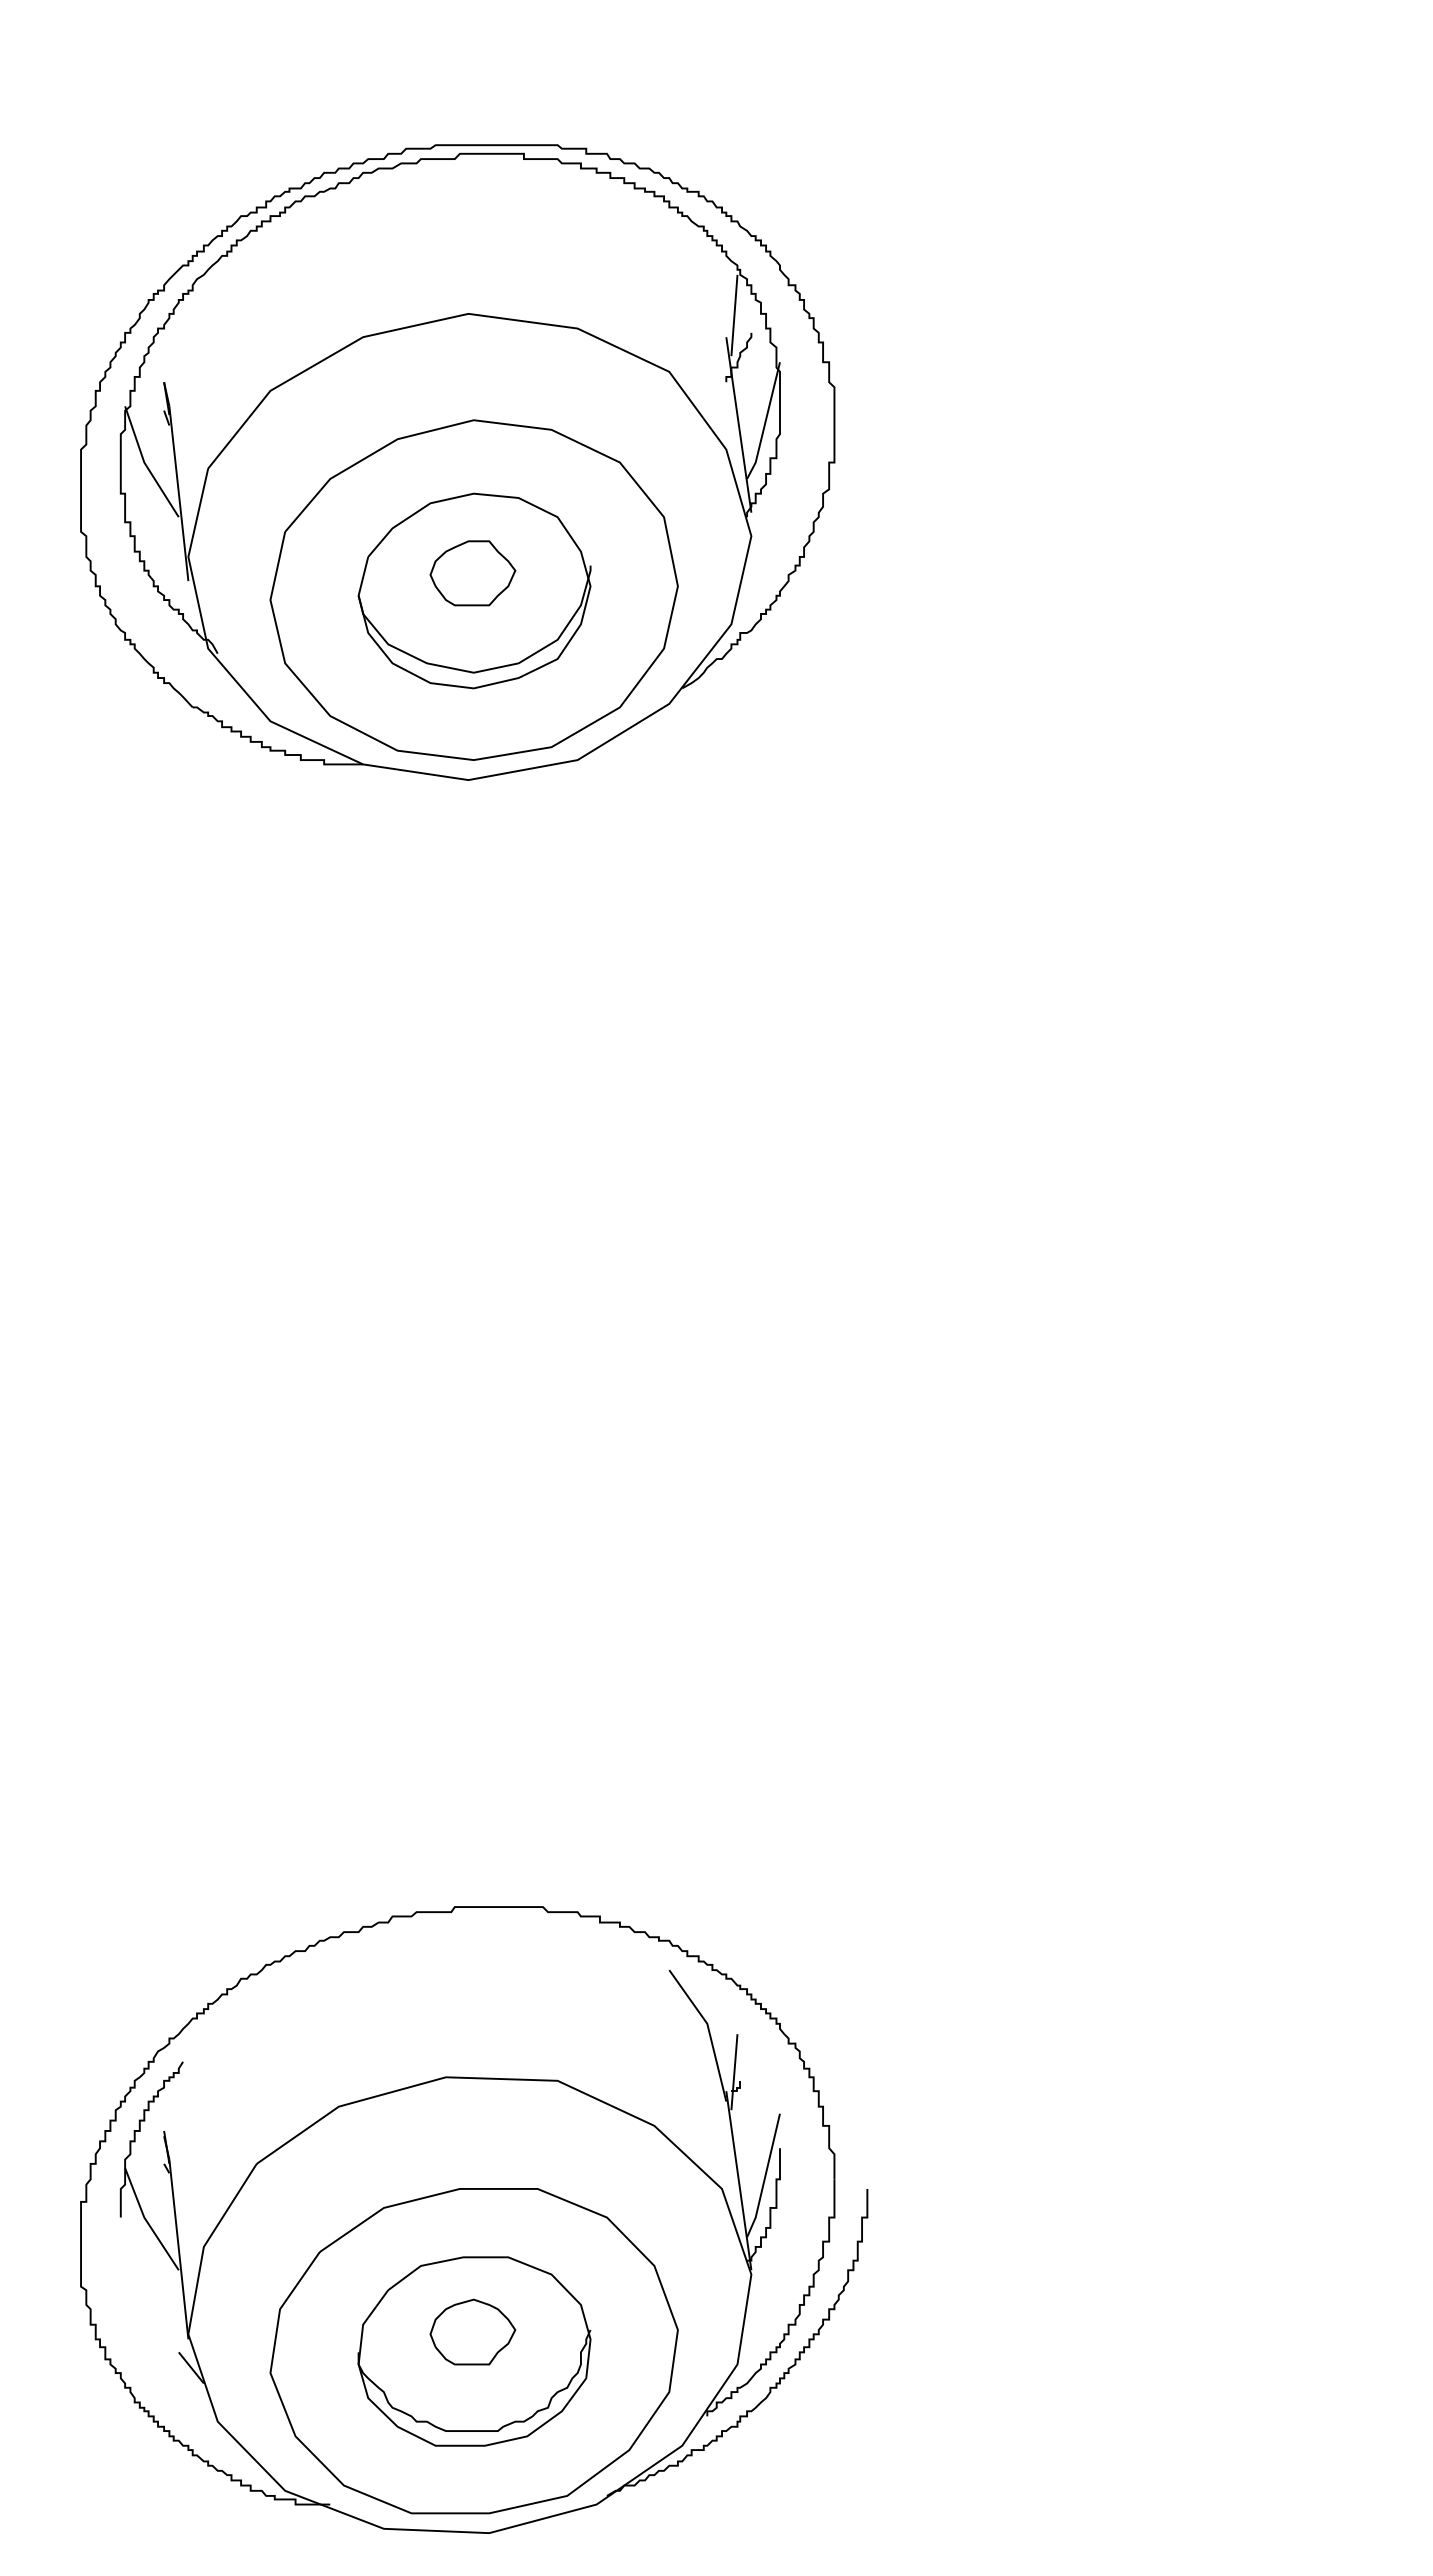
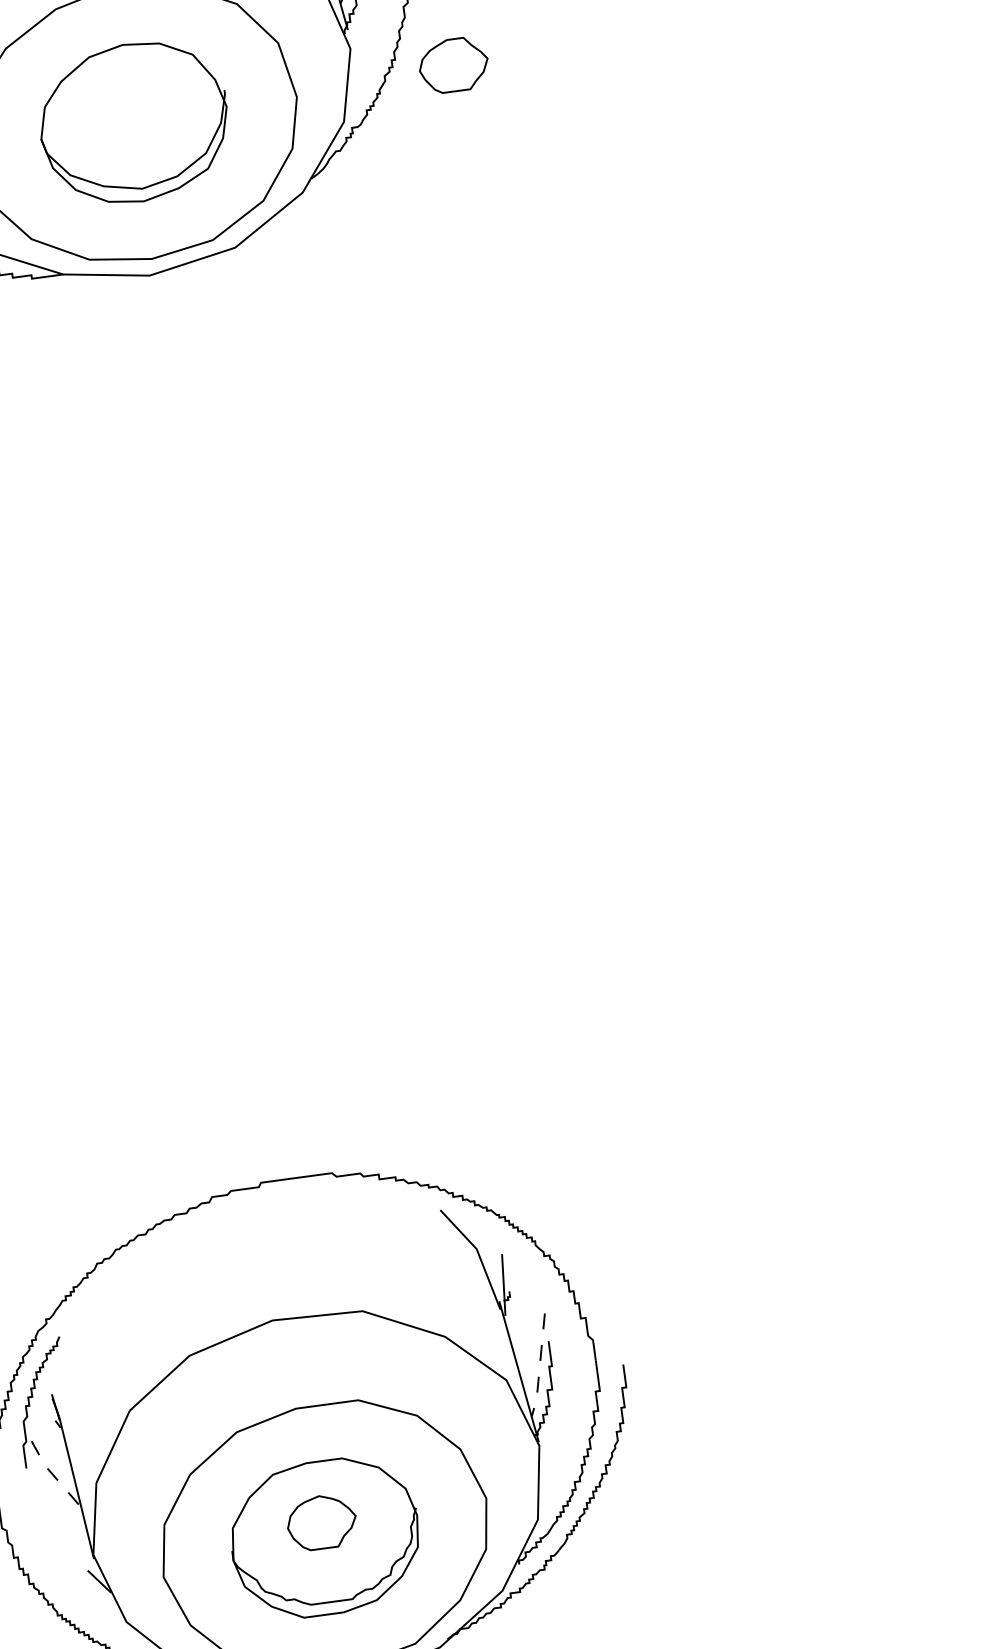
part: (472, 573) -> (453, 65), moved
line: (765, 2176) -> (540, 1365), solid -> dashed
line: (146, 2220) -> (47, 1468), solid -> dashed

